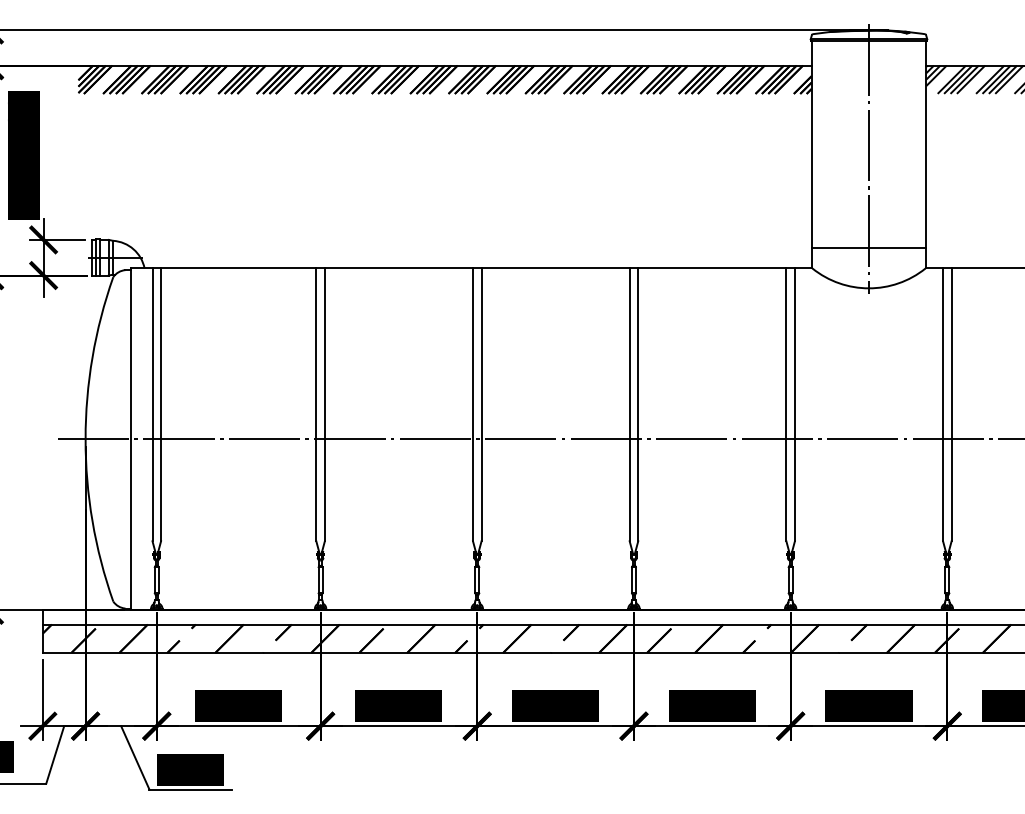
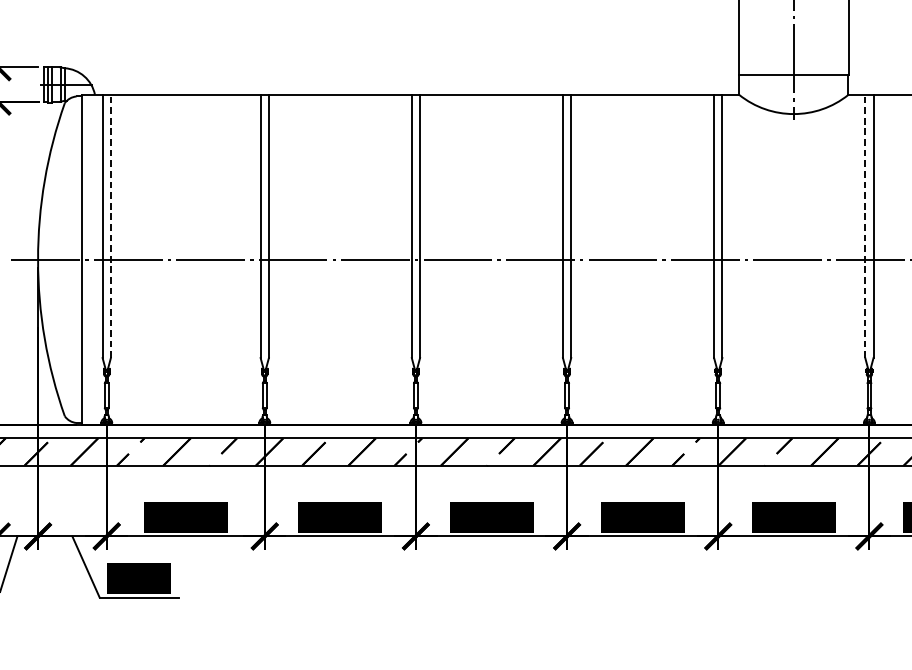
line: (161, 404) -> (111, 226), solid -> dashed
line: (943, 404) -> (865, 226), solid -> dashed

